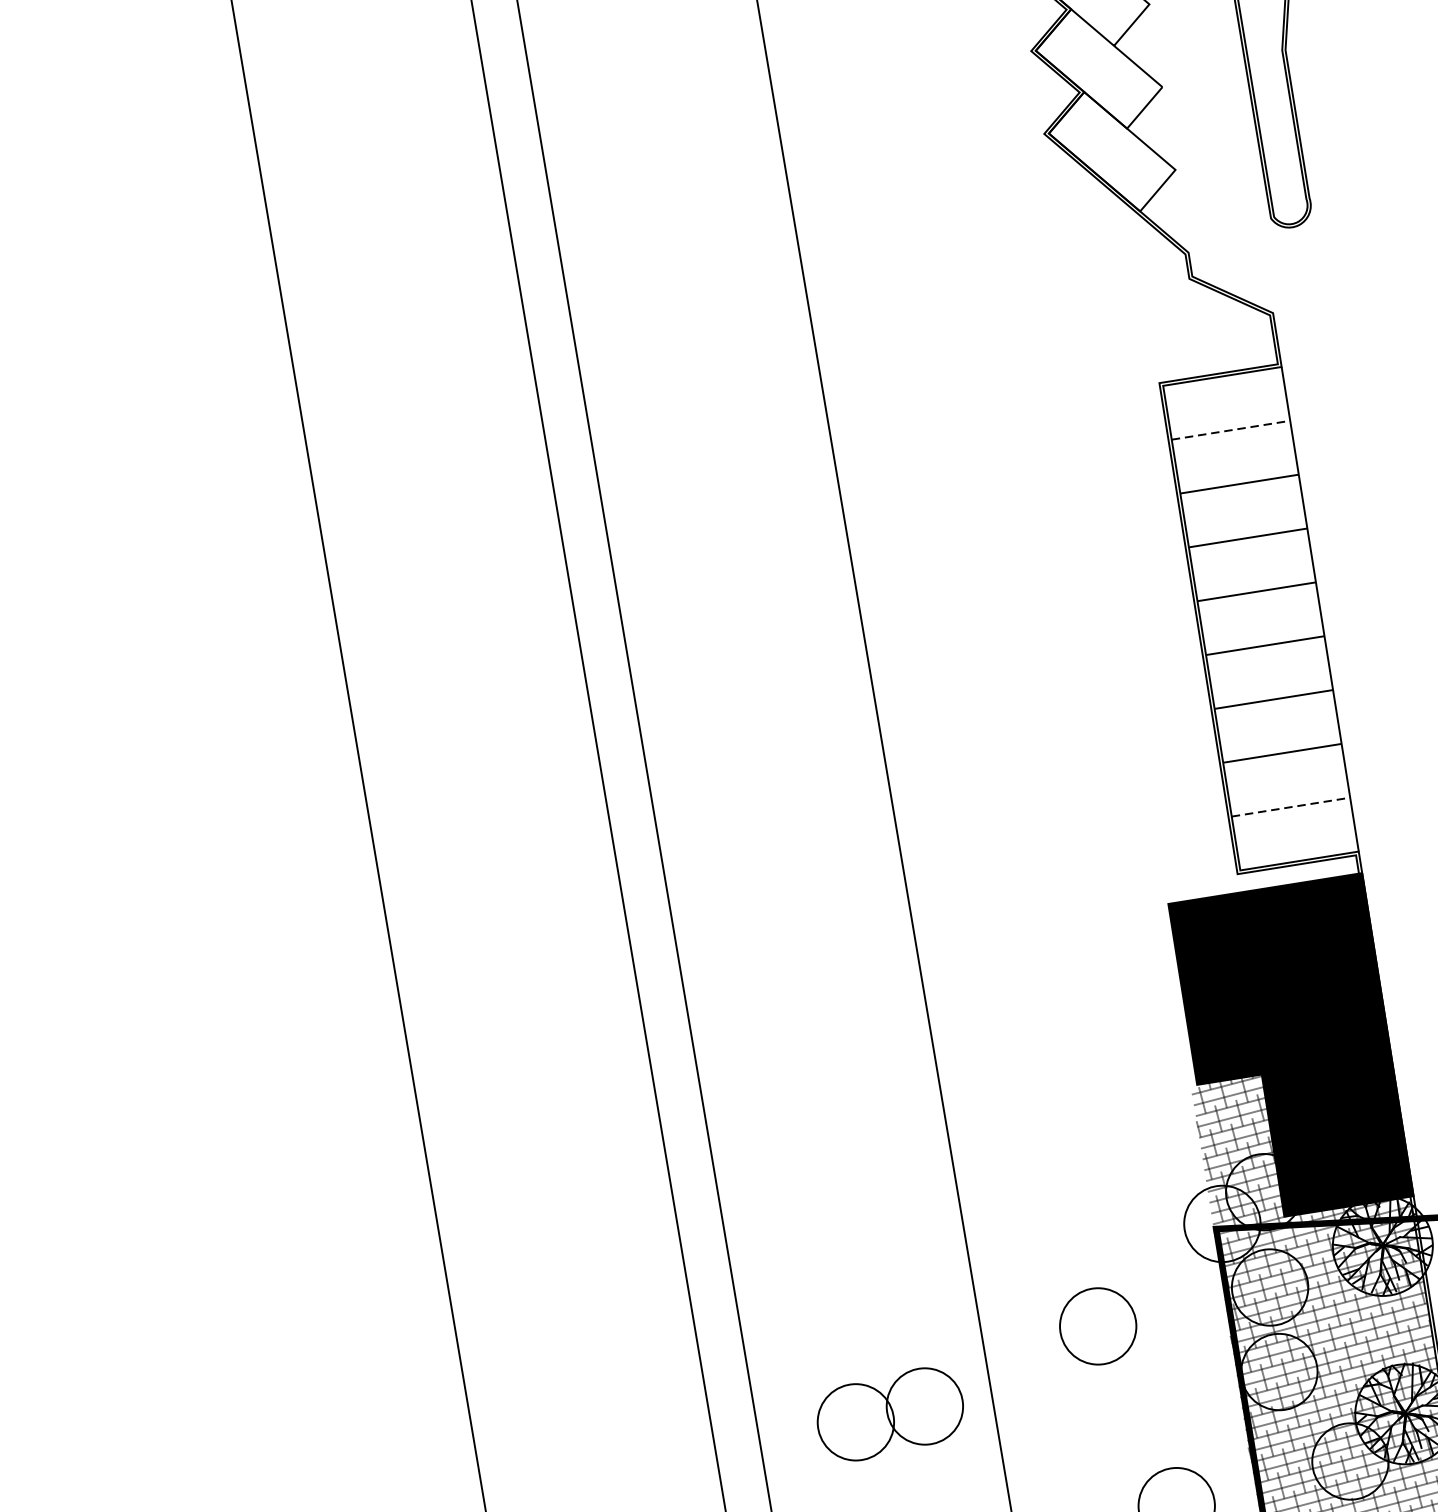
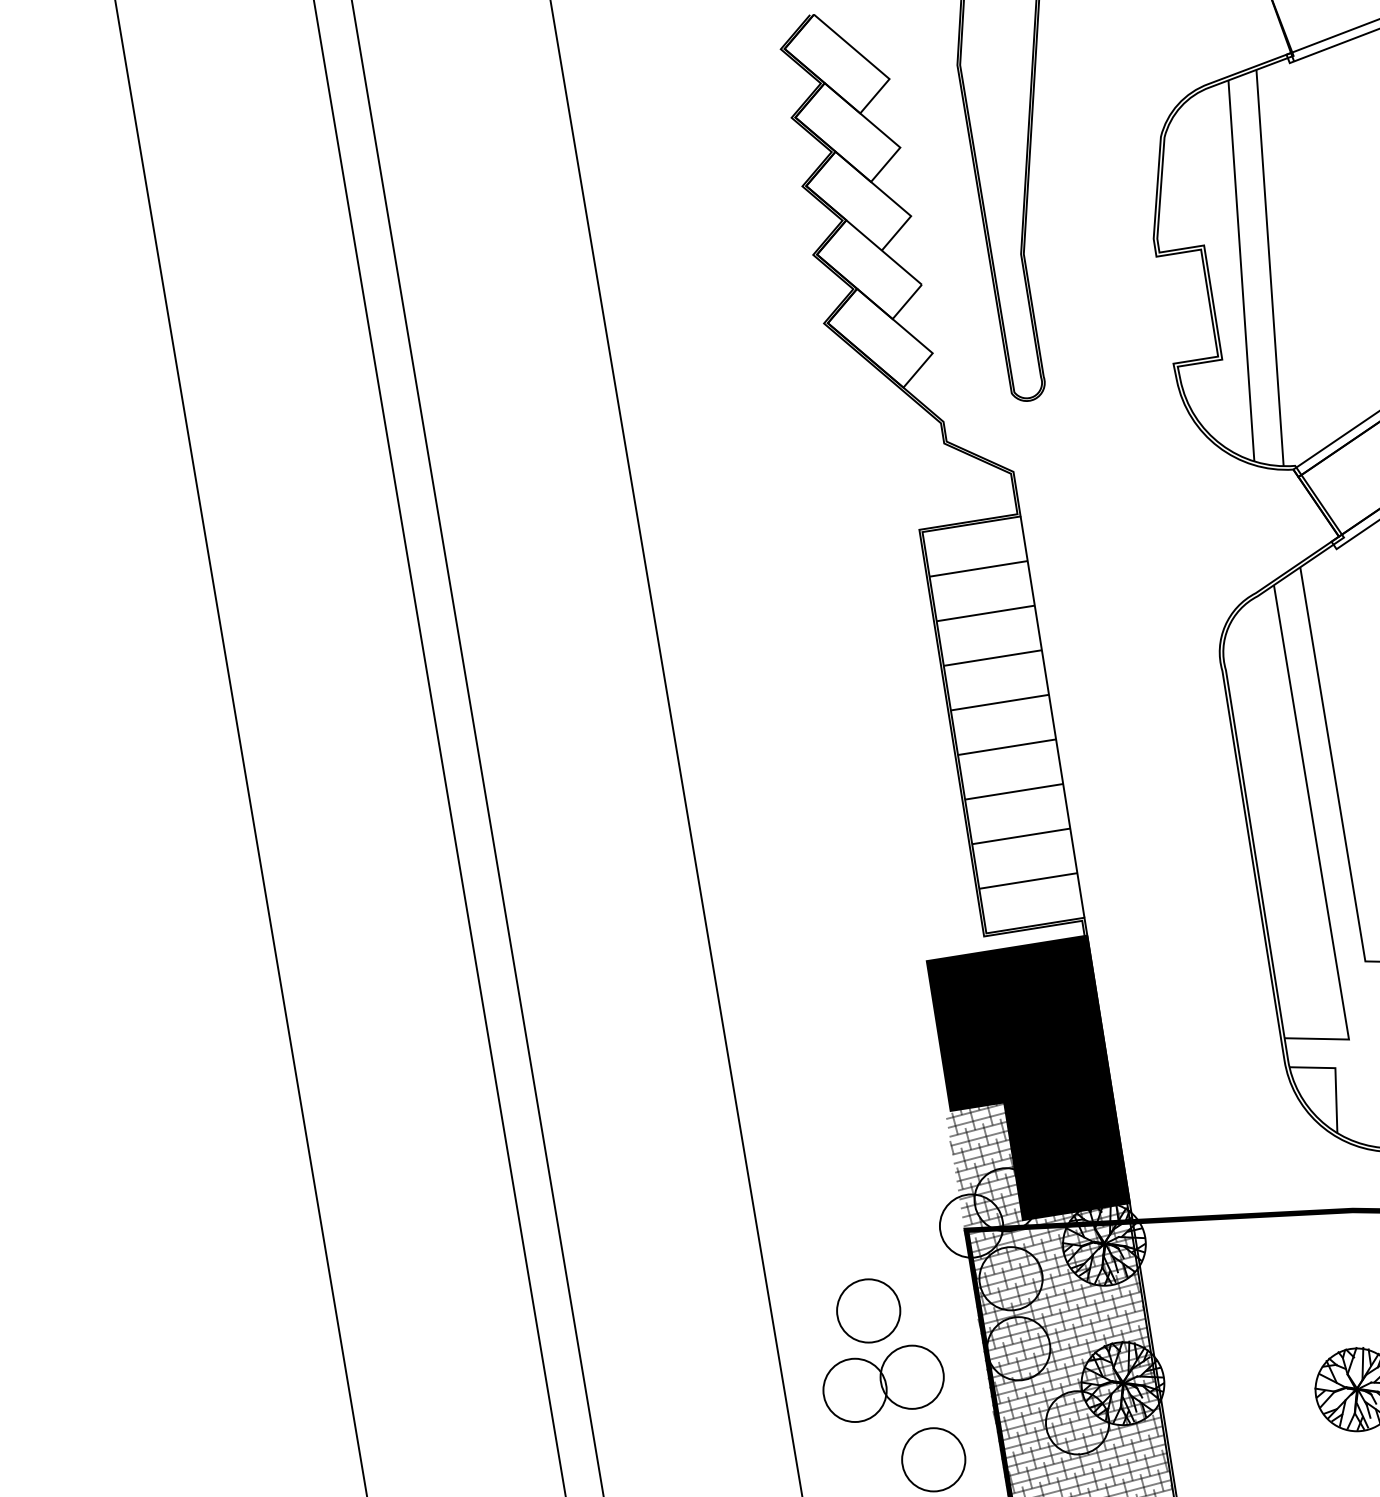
line: (1230, 429) -> (978, 568), dashed -> solid
line: (1291, 806) -> (1028, 880), dashed -> solid
part: (890, 1414) -> (883, 1383), moved

